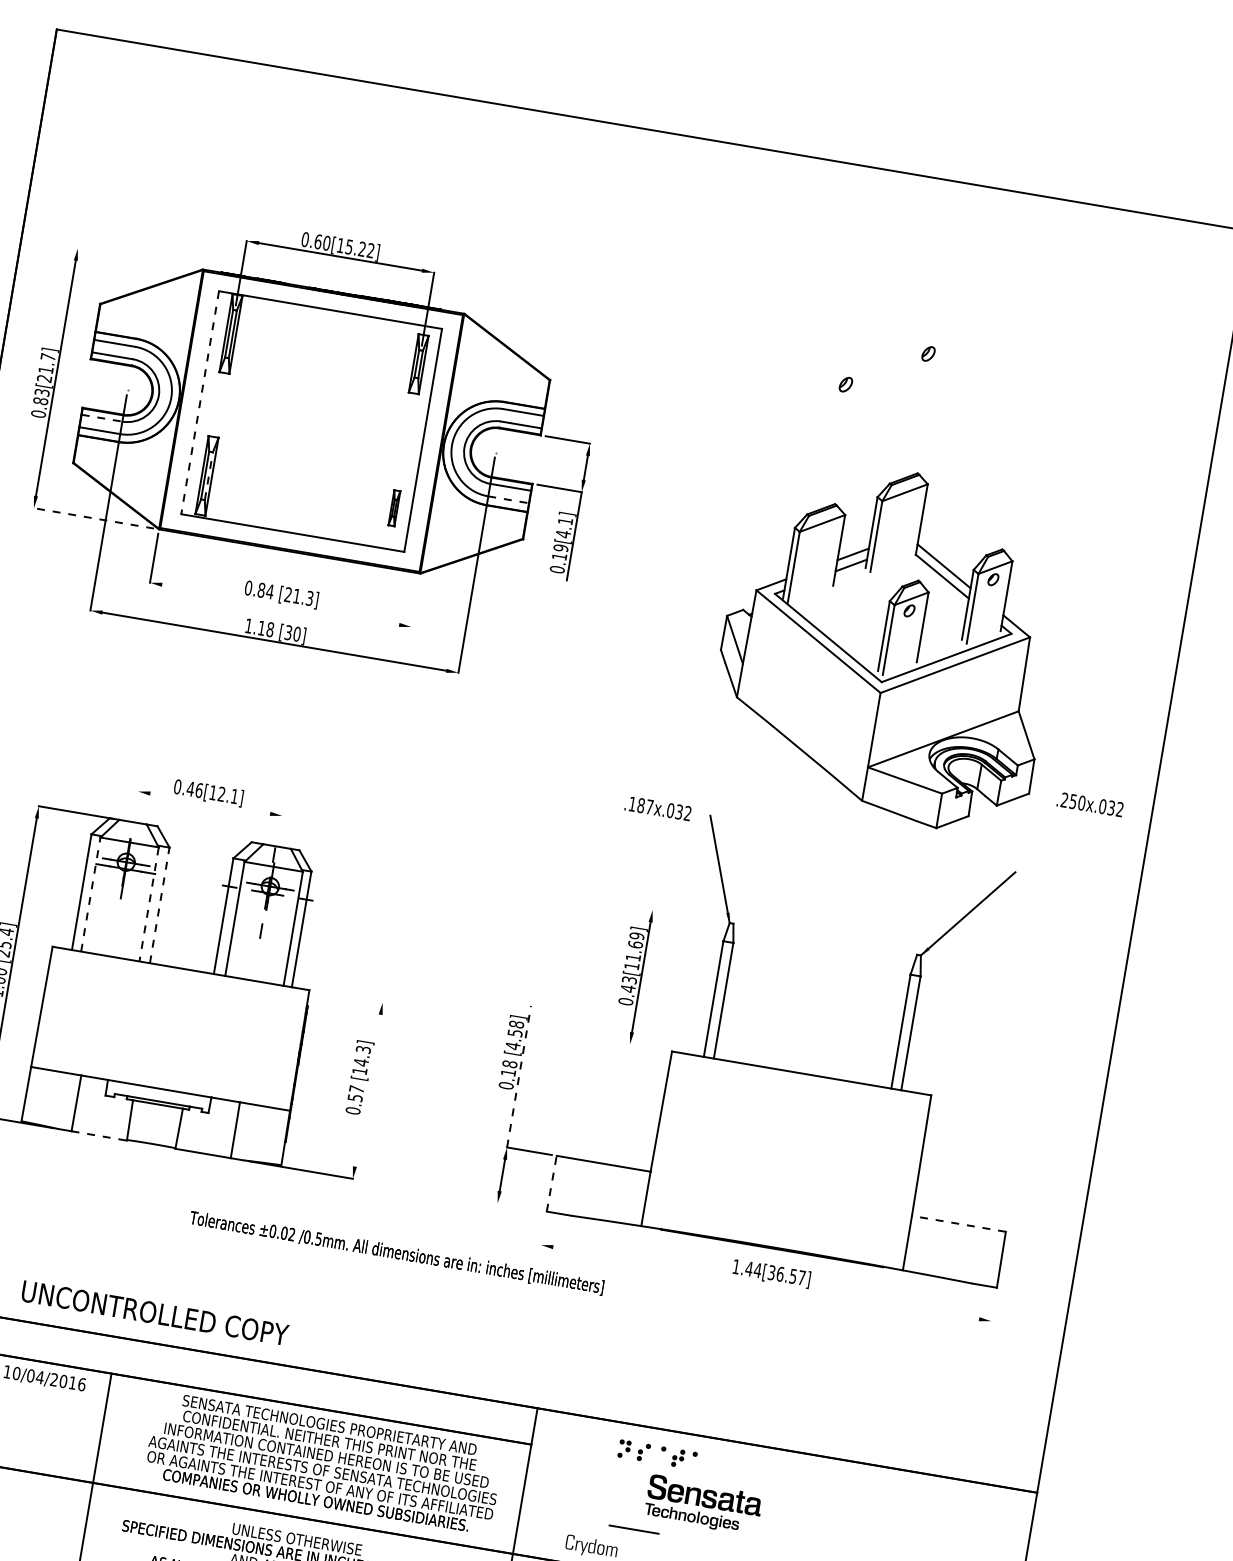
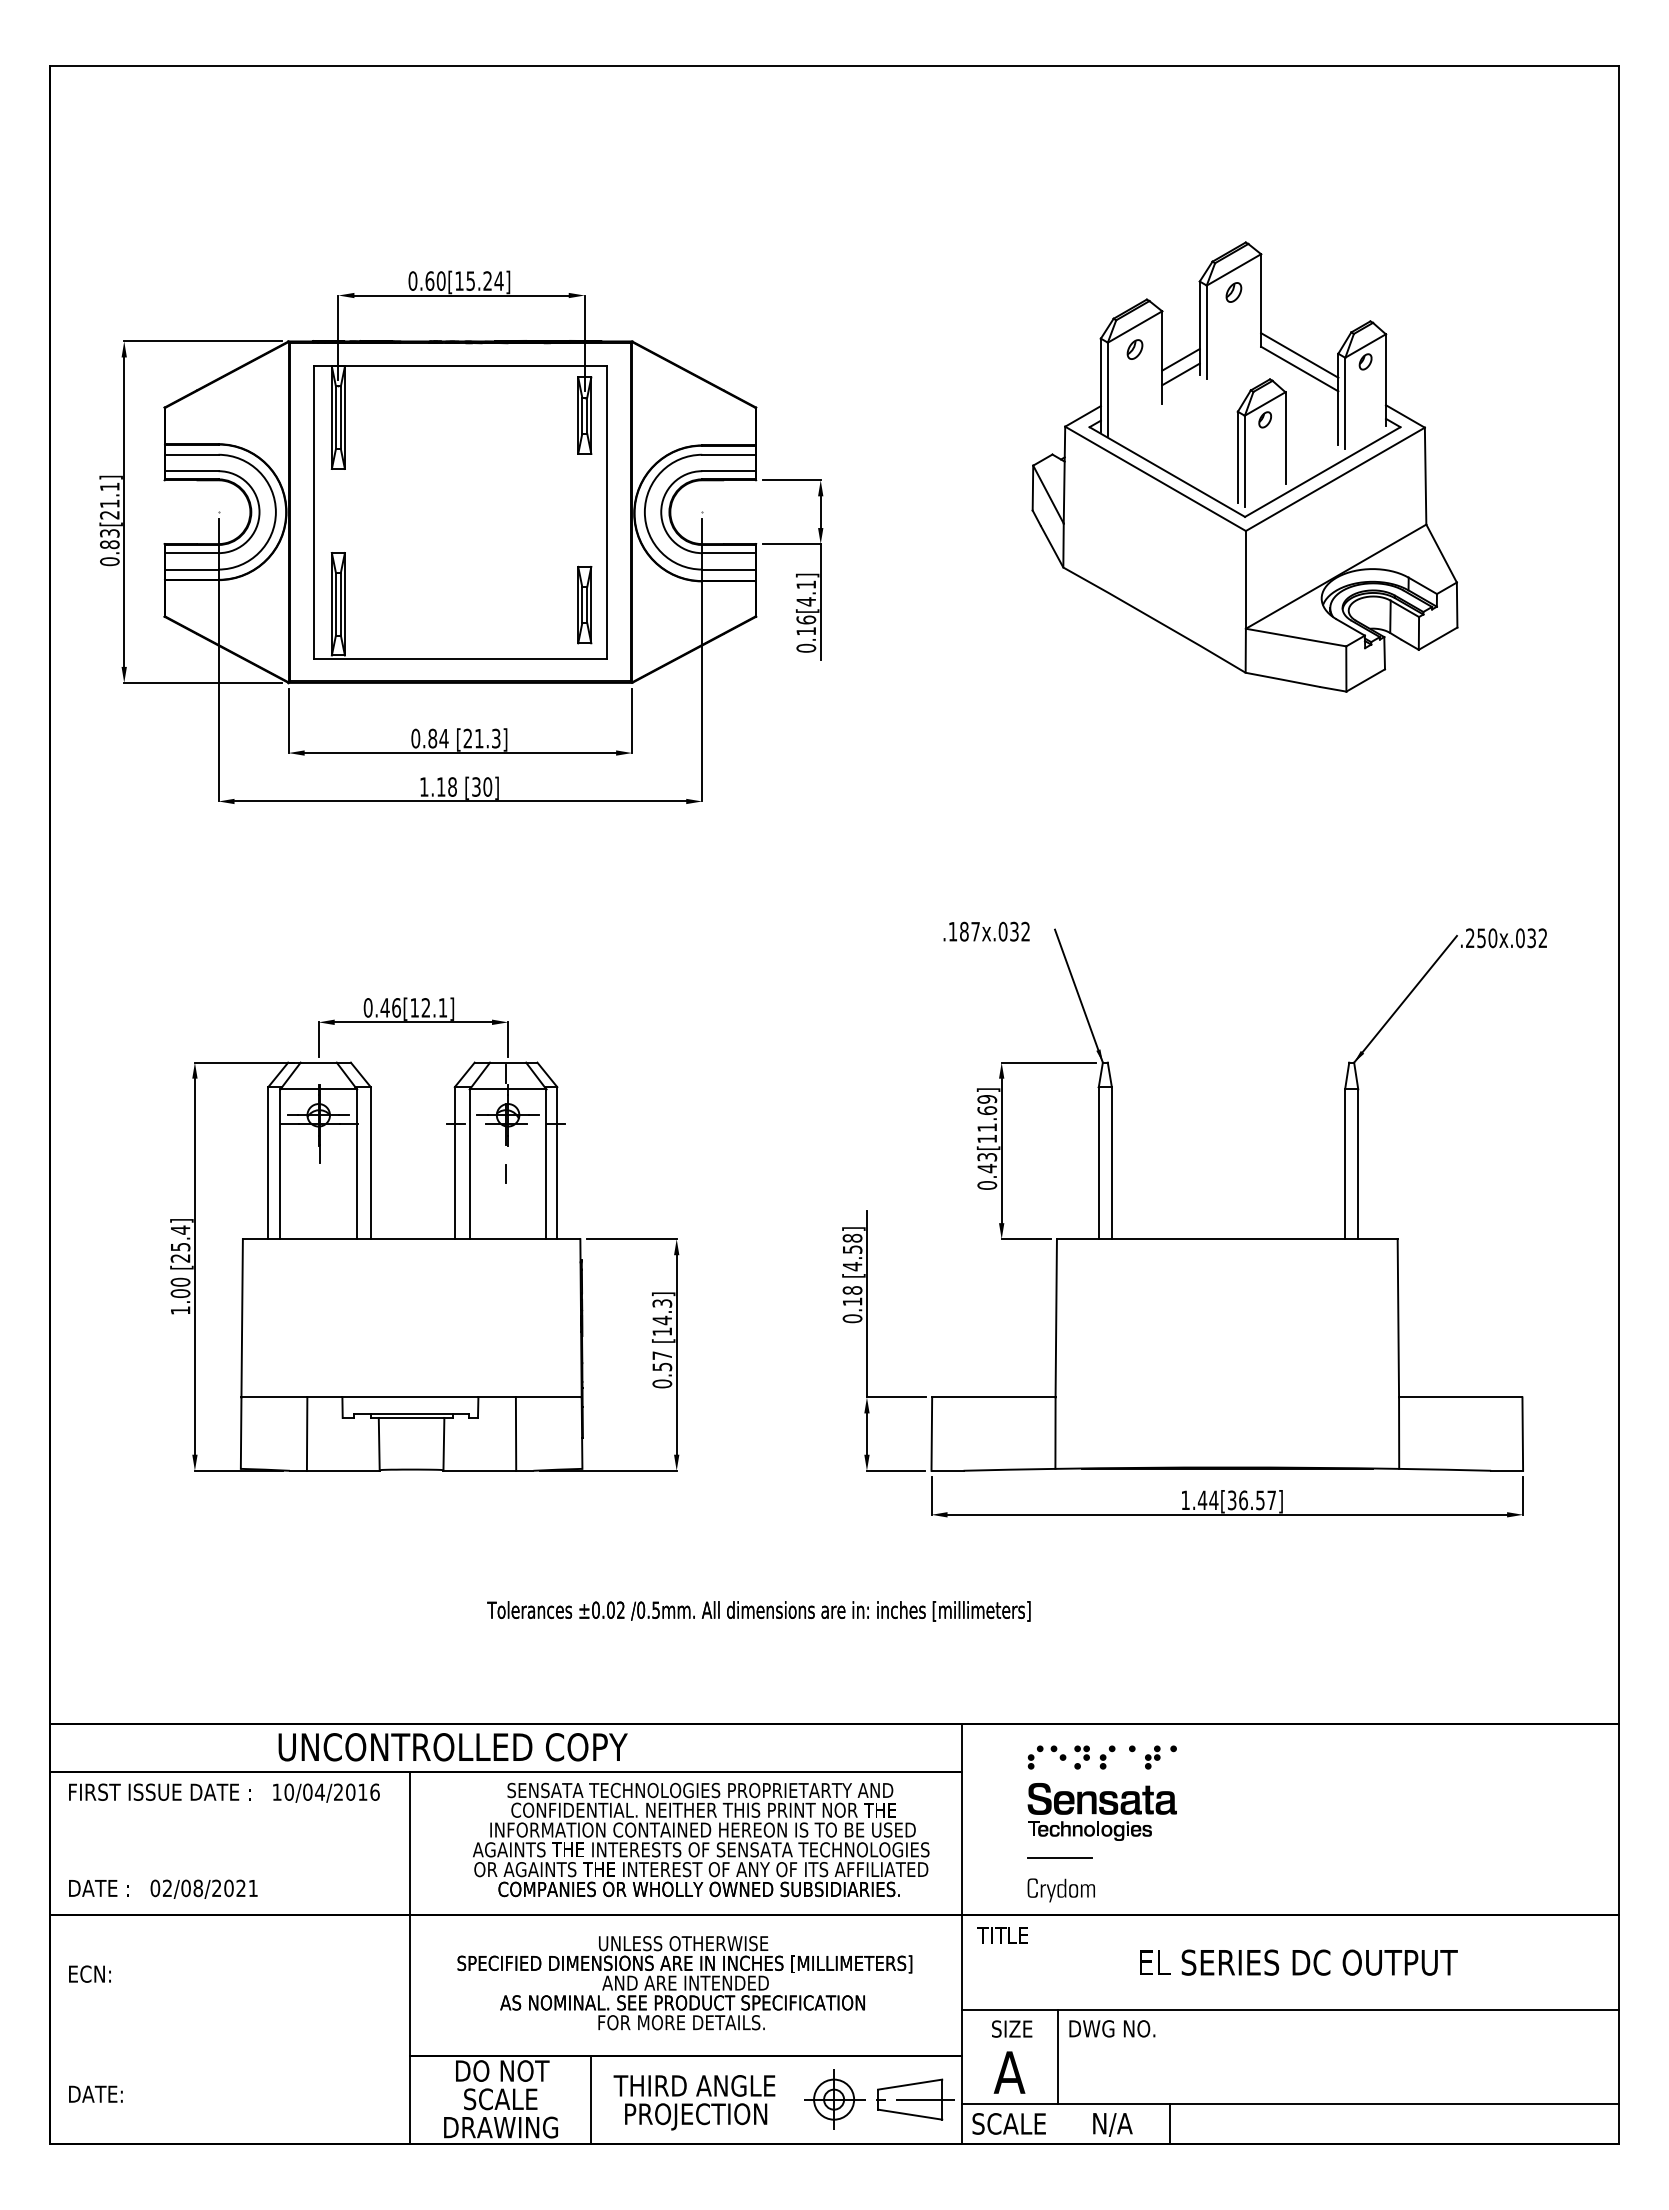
text: (370, 250) -> (498, 280), 0.60[15.22] -> 0.60[15.24]
line: (138, 258) -> (203, 341), added
text: (47, 356) -> (109, 486), 0.83[21.7] -> 0.83[21.1]
line: (199, 402) -> (313, 512), dashed -> solid
line: (101, 418) -> (191, 553), dashed -> solid
line: (208, 475) -> (340, 603), dashed -> solid
line: (508, 499) -> (728, 569), dashed -> solid
part: (394, 507) -> (584, 604), size x1.67
line: (94, 518) -> (203, 682), dashed -> solid
text: (561, 547) -> (806, 619), 0.19[4.1] -> 0.16[4.1]
line: (415, 602) -> (632, 720), added
line: (280, 605) -> (460, 753), added
part: (887, 643) -> (1244, 466), moved
line: (210, 803) -> (413, 1022), added
line: (135, 804) -> (318, 1039), added
text: (1089, 804) -> (1503, 938), moved
line: (280, 829) -> (508, 1039), added
line: (90, 894) -> (280, 1164), dashed -> solid
line: (149, 904) -> (357, 1164), dashed -> solid
line: (159, 905) -> (370, 1163), dashed -> solid
line: (688, 915) -> (1048, 1062), added
line: (348, 997) -> (631, 1239), added
line: (648, 1047) -> (1025, 1239), added
line: (518, 1076) -> (866, 1304), dashed -> solid
line: (367, 1090) -> (676, 1354), added
line: (99, 1135) -> (343, 1470), dashed -> solid
line: (551, 1183) -> (931, 1434), dashed -> solid
line: (519, 1206) -> (895, 1470), added
line: (958, 1223) -> (1460, 1397), dashed -> solid
line: (543, 1230) -> (931, 1495), added
text: (396, 1253) -> (758, 1611), moved
line: (766, 1282) -> (1227, 1514), added
line: (994, 1306) -> (1523, 1495), added
text: (154, 1313) -> (452, 1747), moved
part: (595, 1439) -> (1042, 1751), added
part: (703, 1504) -> (1101, 1811), moved
line: (633, 1529) -> (1059, 1857), moved

